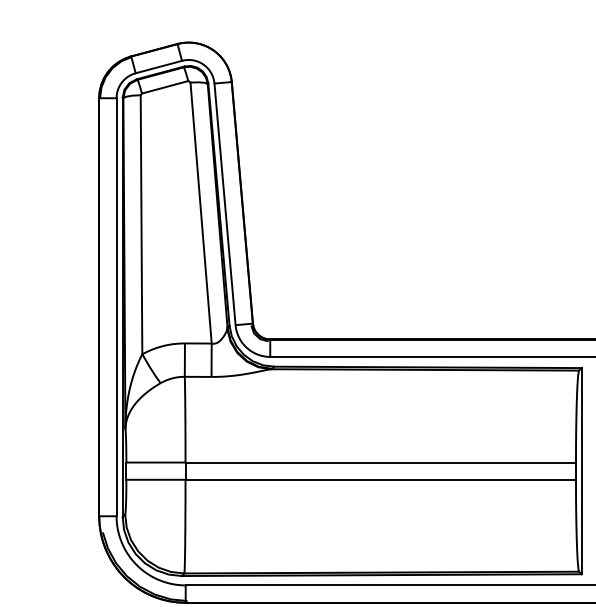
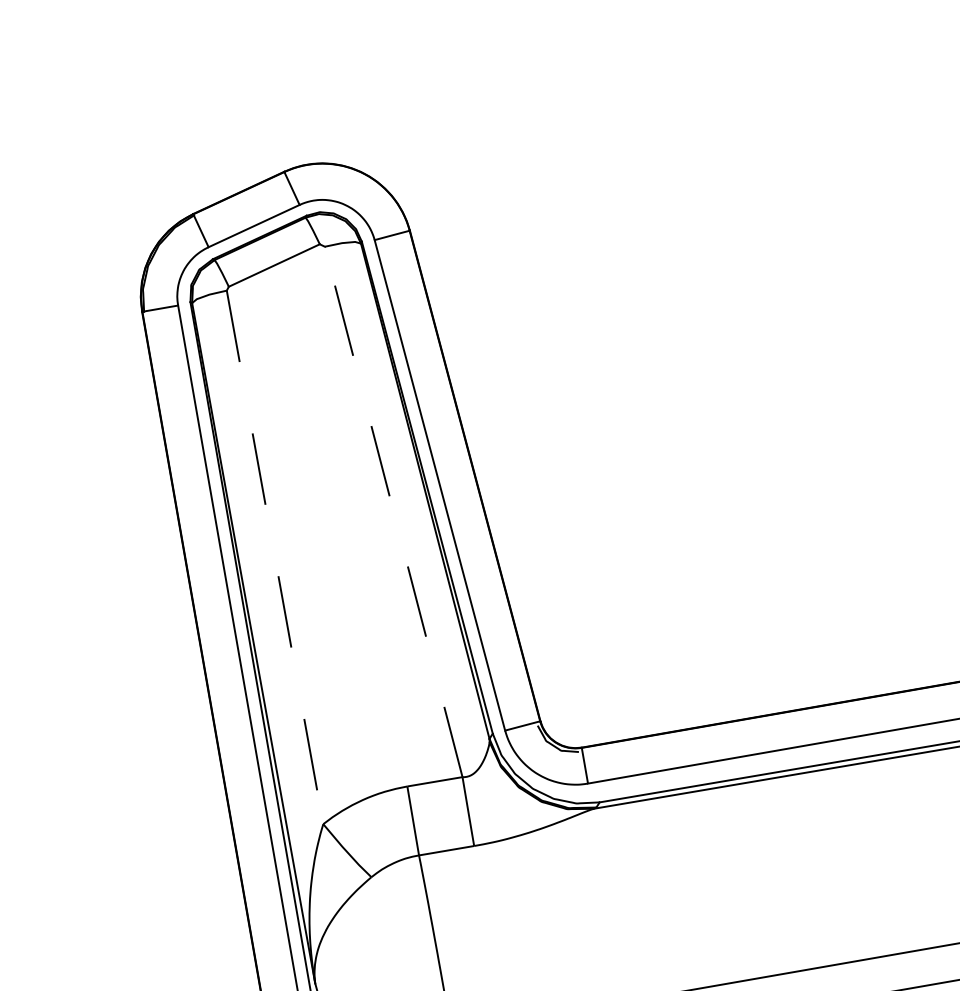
line: (201, 213) -> (394, 512), solid -> dashed
line: (141, 224) -> (274, 556), solid -> dashed

